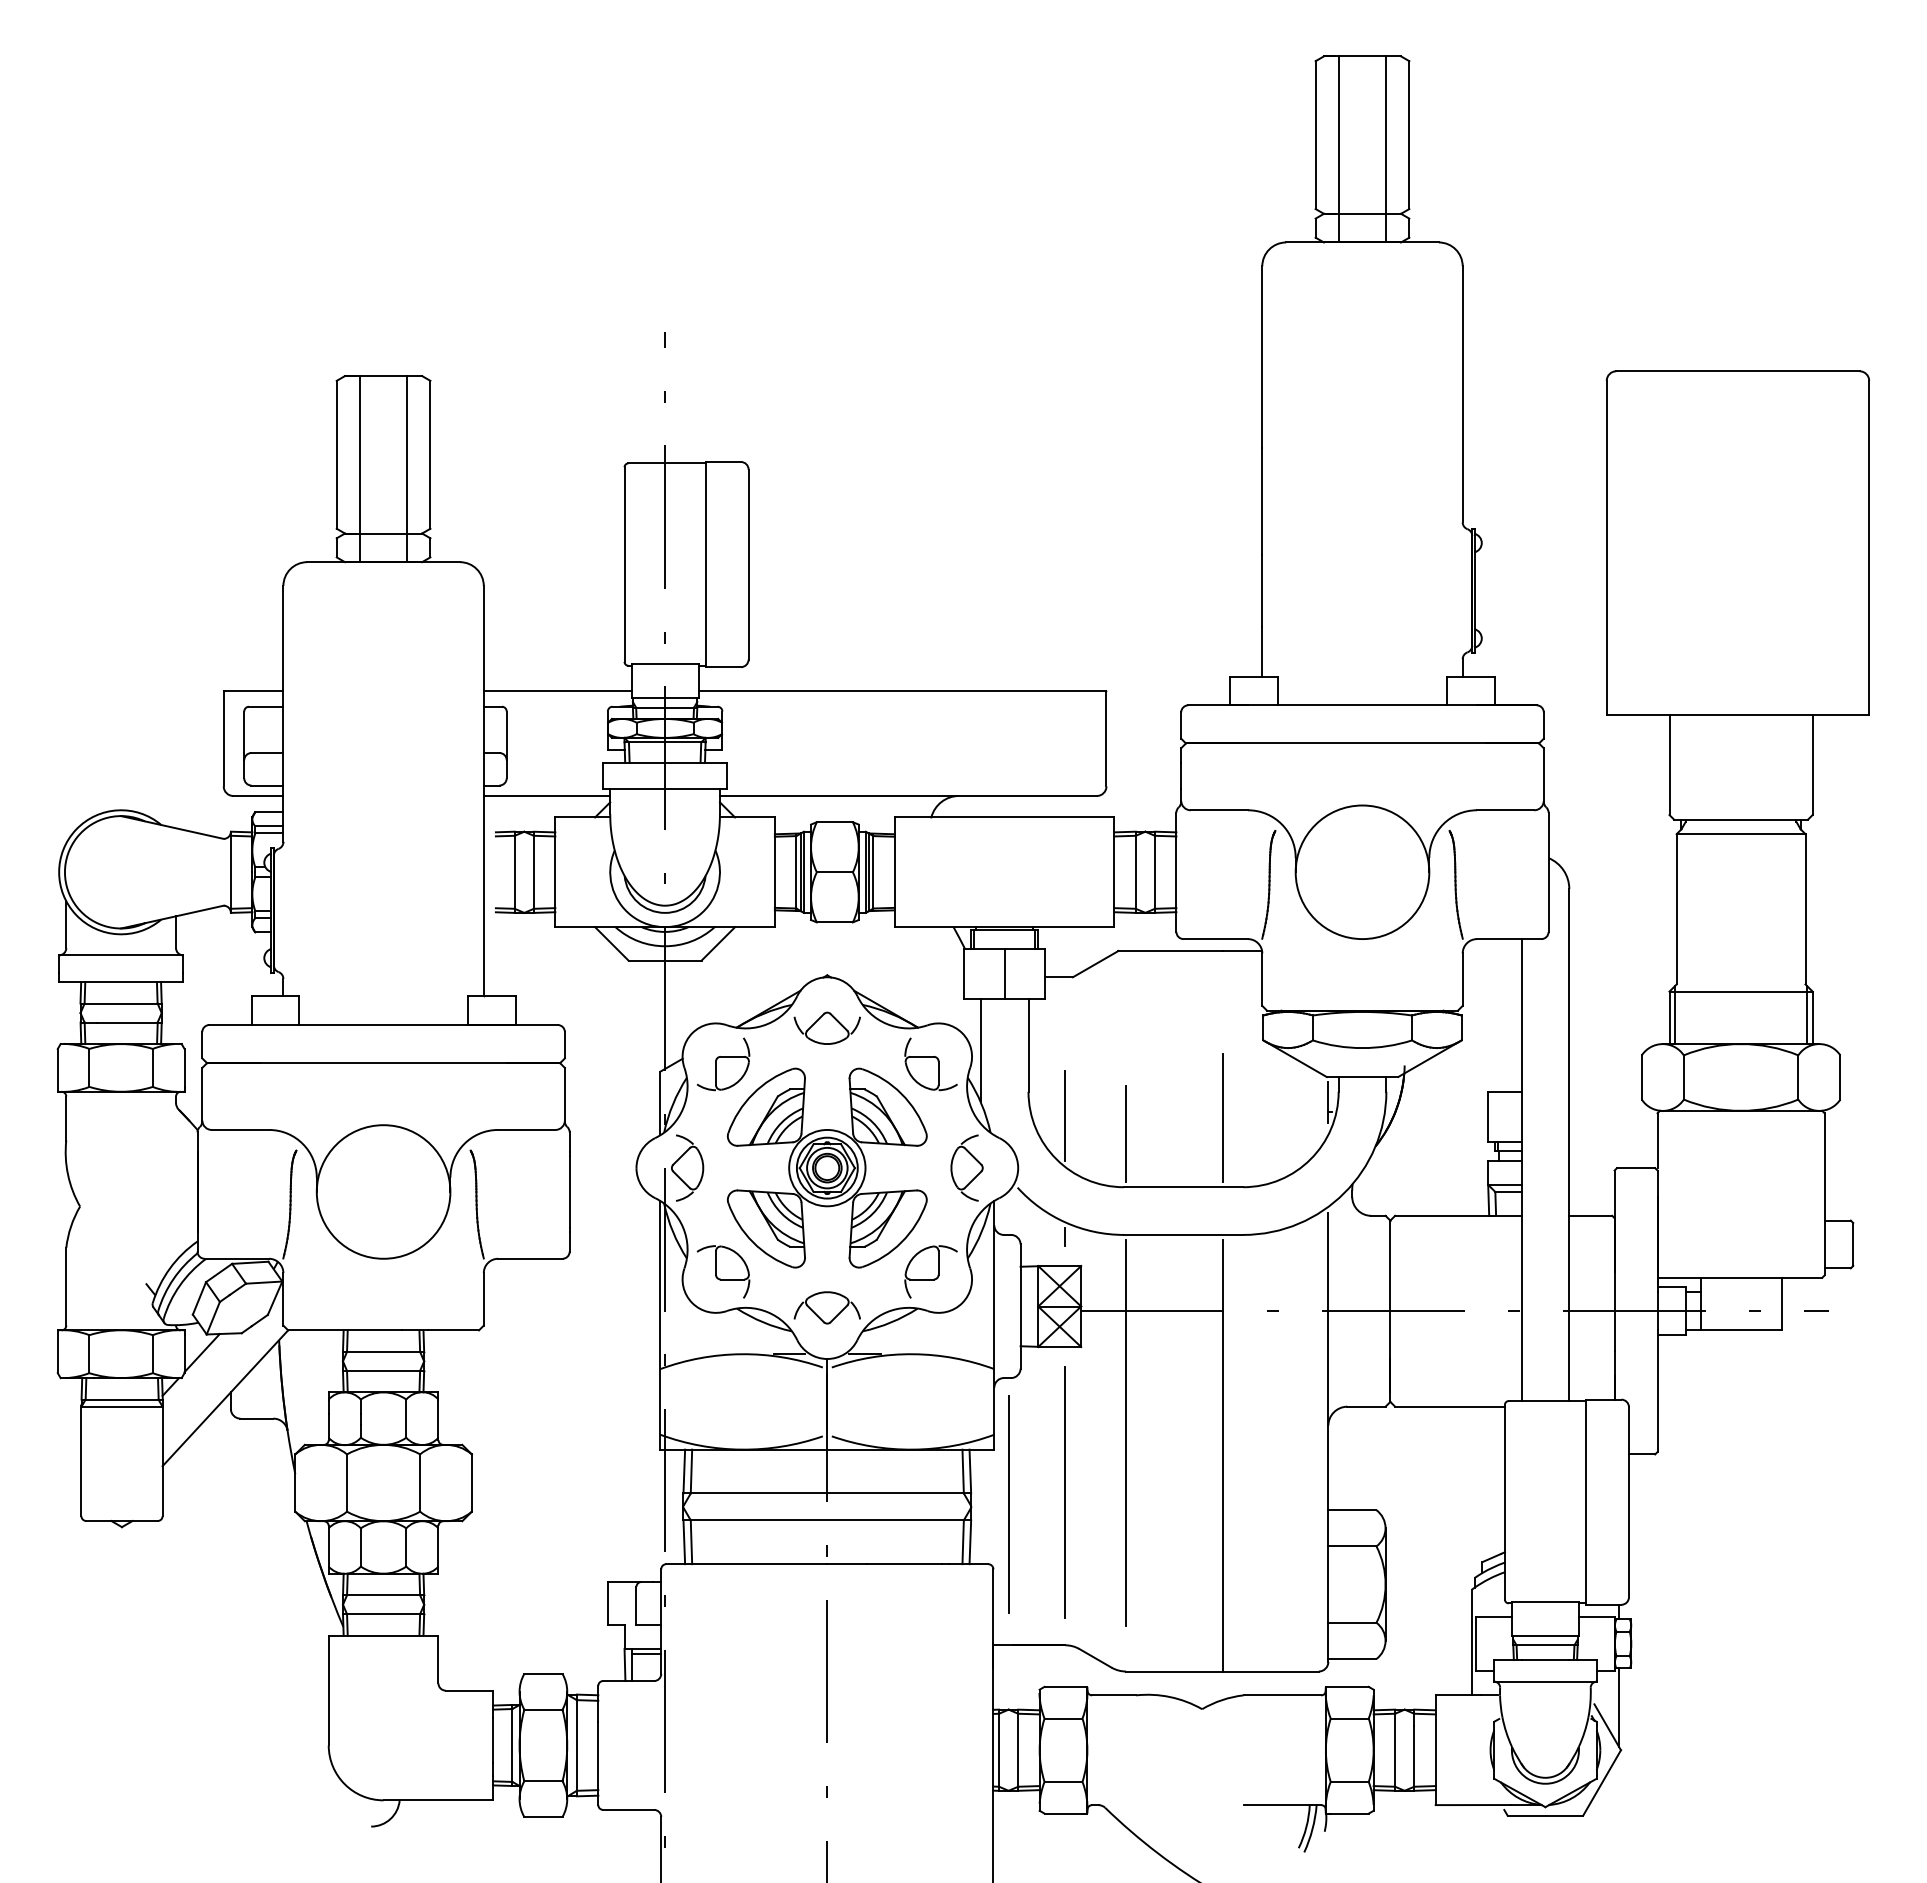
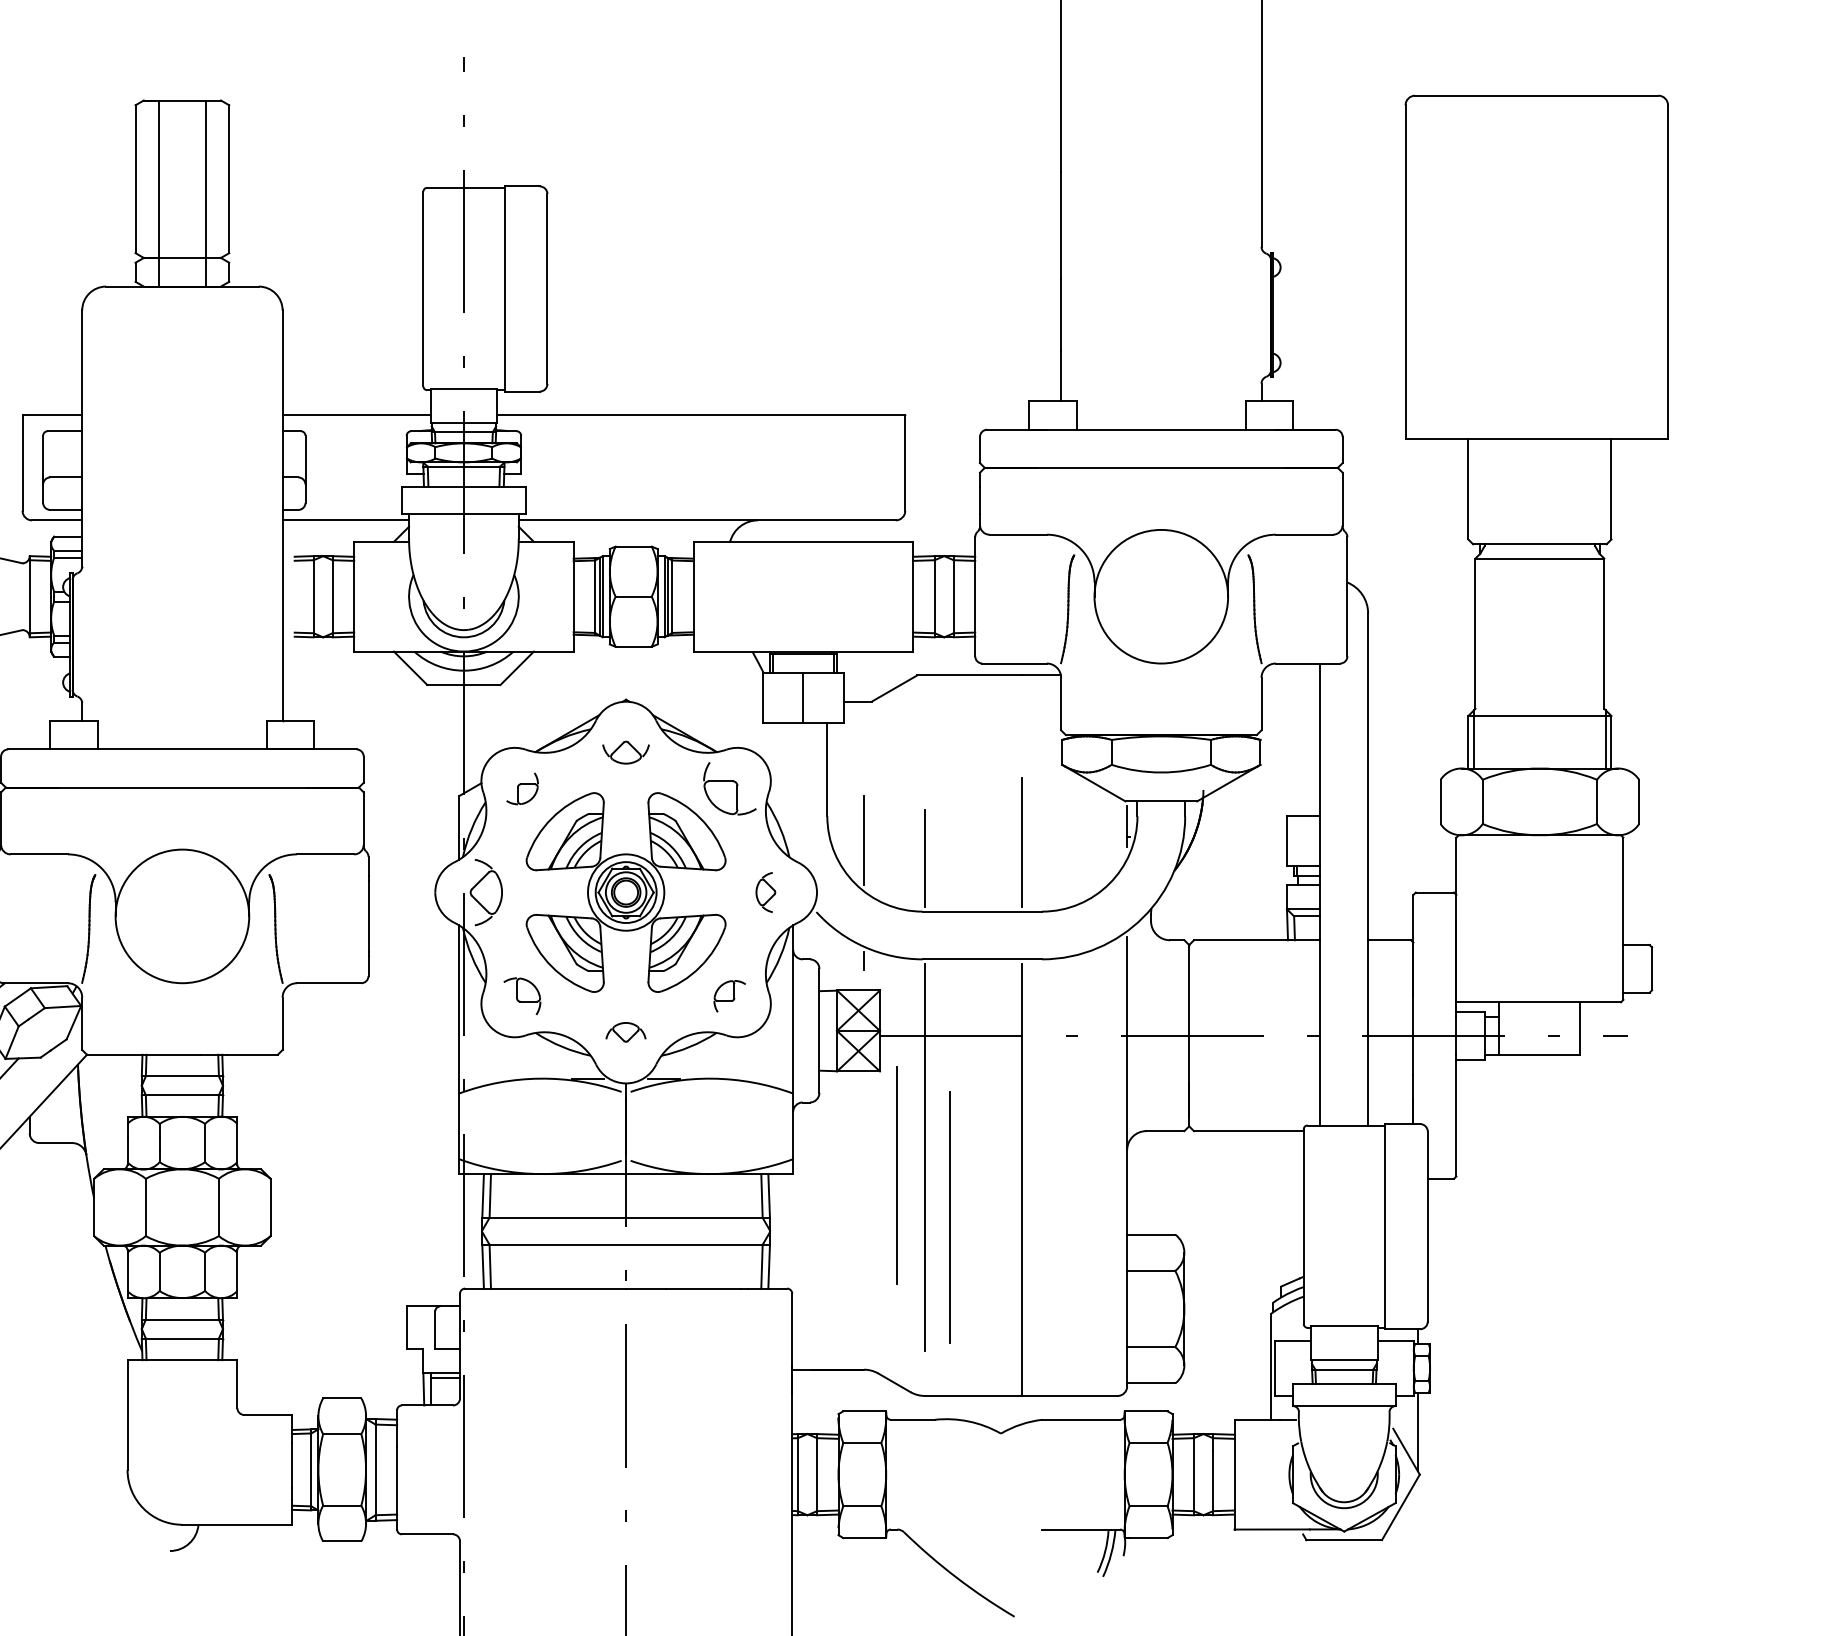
part: (826, 1027) -> (625, 751), size x0.7
line: (980, 1050) -> (779, 774), removed
part: (723, 1064) -> (522, 788), size x0.6
part: (966, 1167) -> (765, 891), size x0.6
part: (723, 1271) -> (522, 995), size x0.7
part: (930, 1271) -> (729, 995), size x0.6
part: (826, 1307) -> (625, 1031), size x0.6
line: (1064, 1492) -> (949, 1216), moved
line: (1008, 1504) -> (897, 1175), moved

